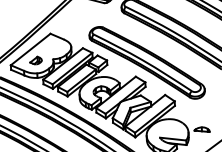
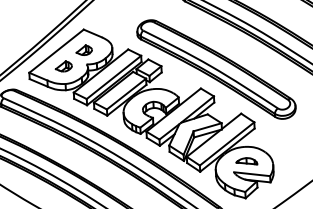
part: (50, 48) -> (83, 49), added
part: (201, 129) -> (246, 161), moved

